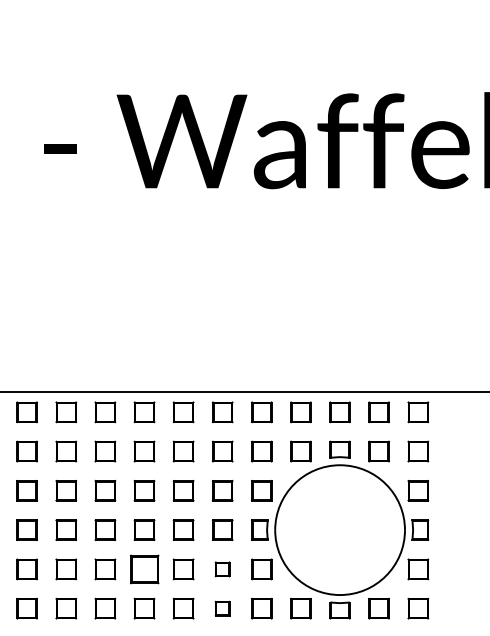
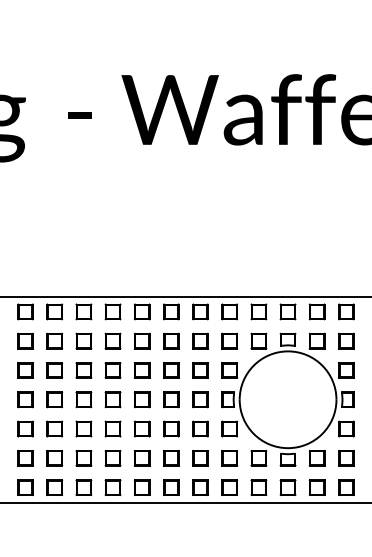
part: (143, 568) -> (141, 428), size x0.71
part: (222, 568) -> (200, 428), size x1.43
part: (222, 608) -> (200, 458), size x1.43

